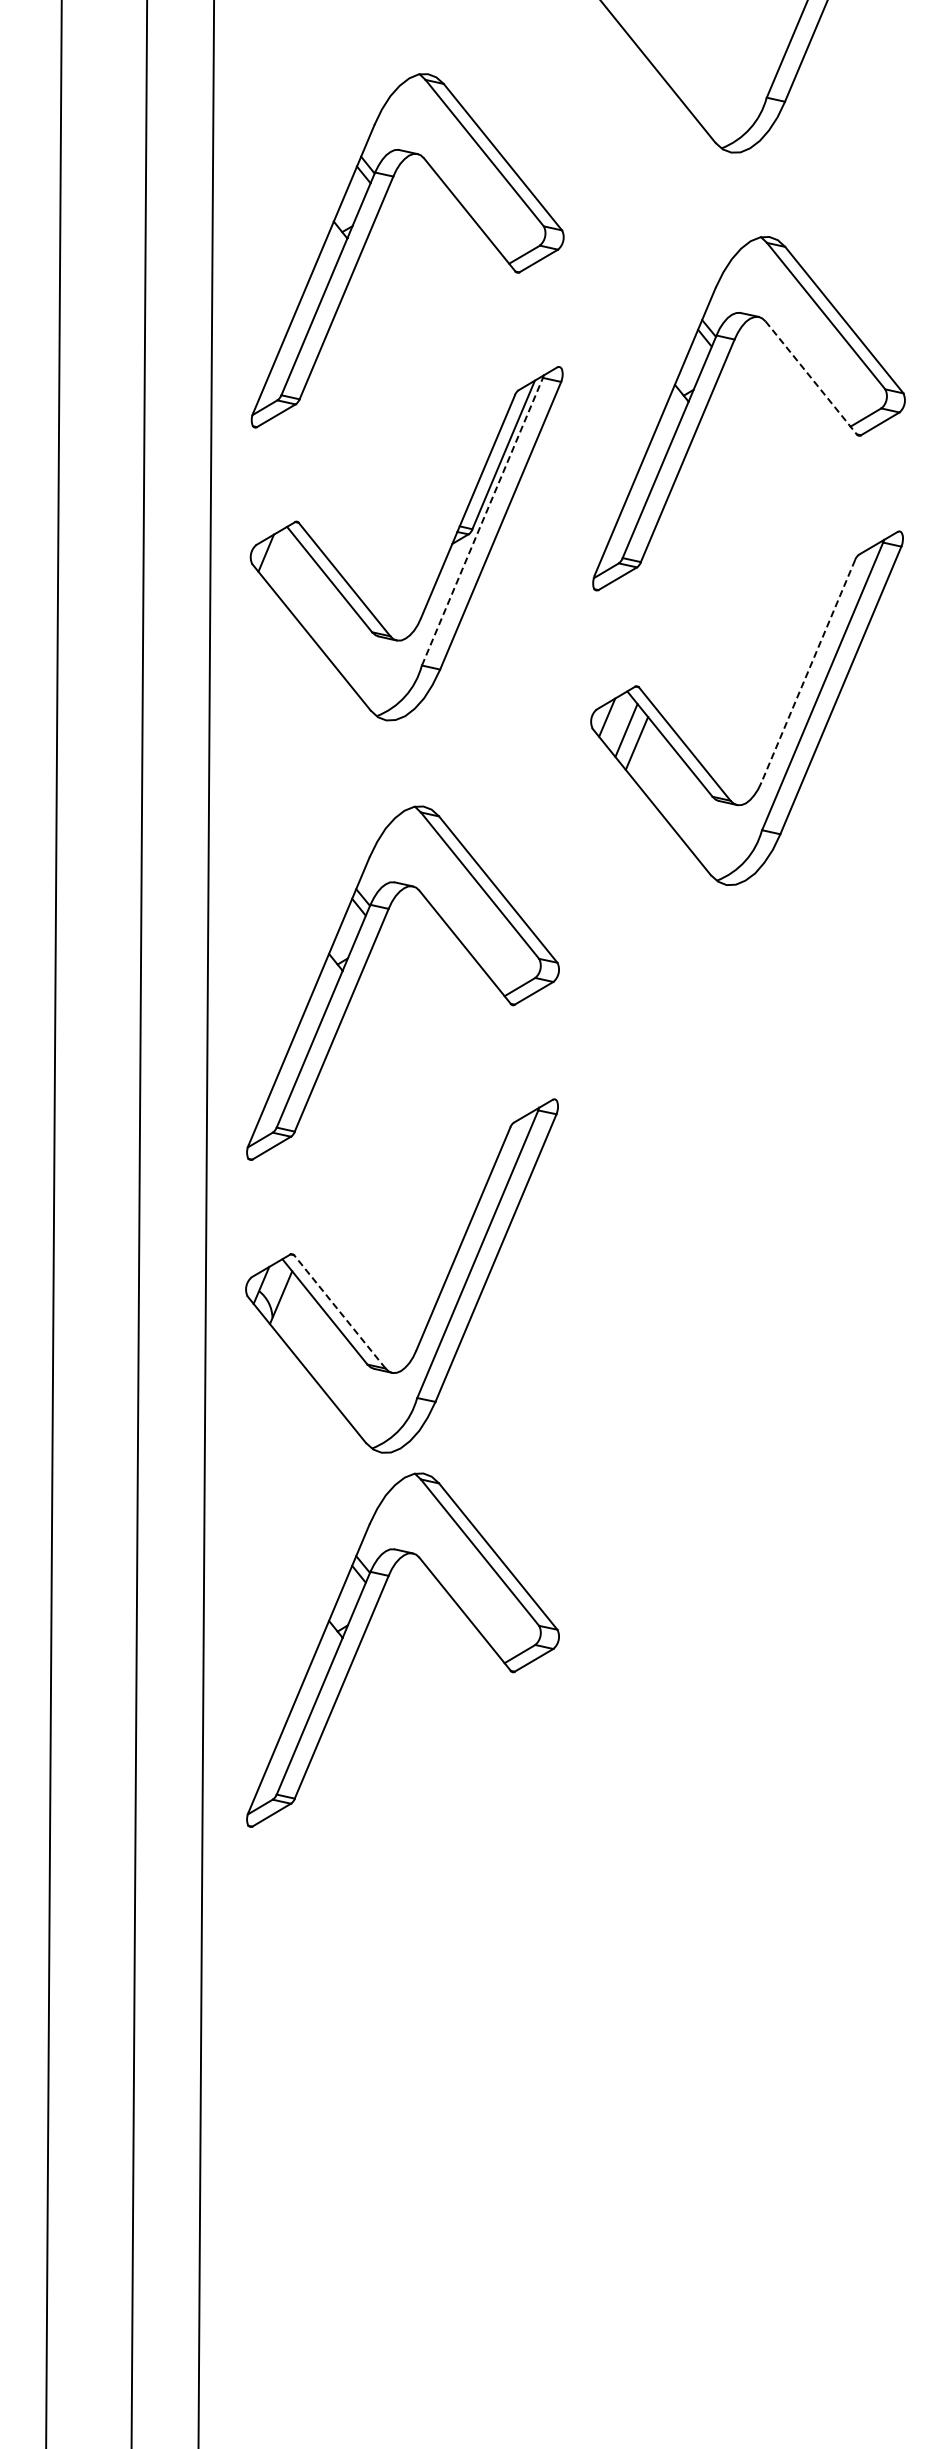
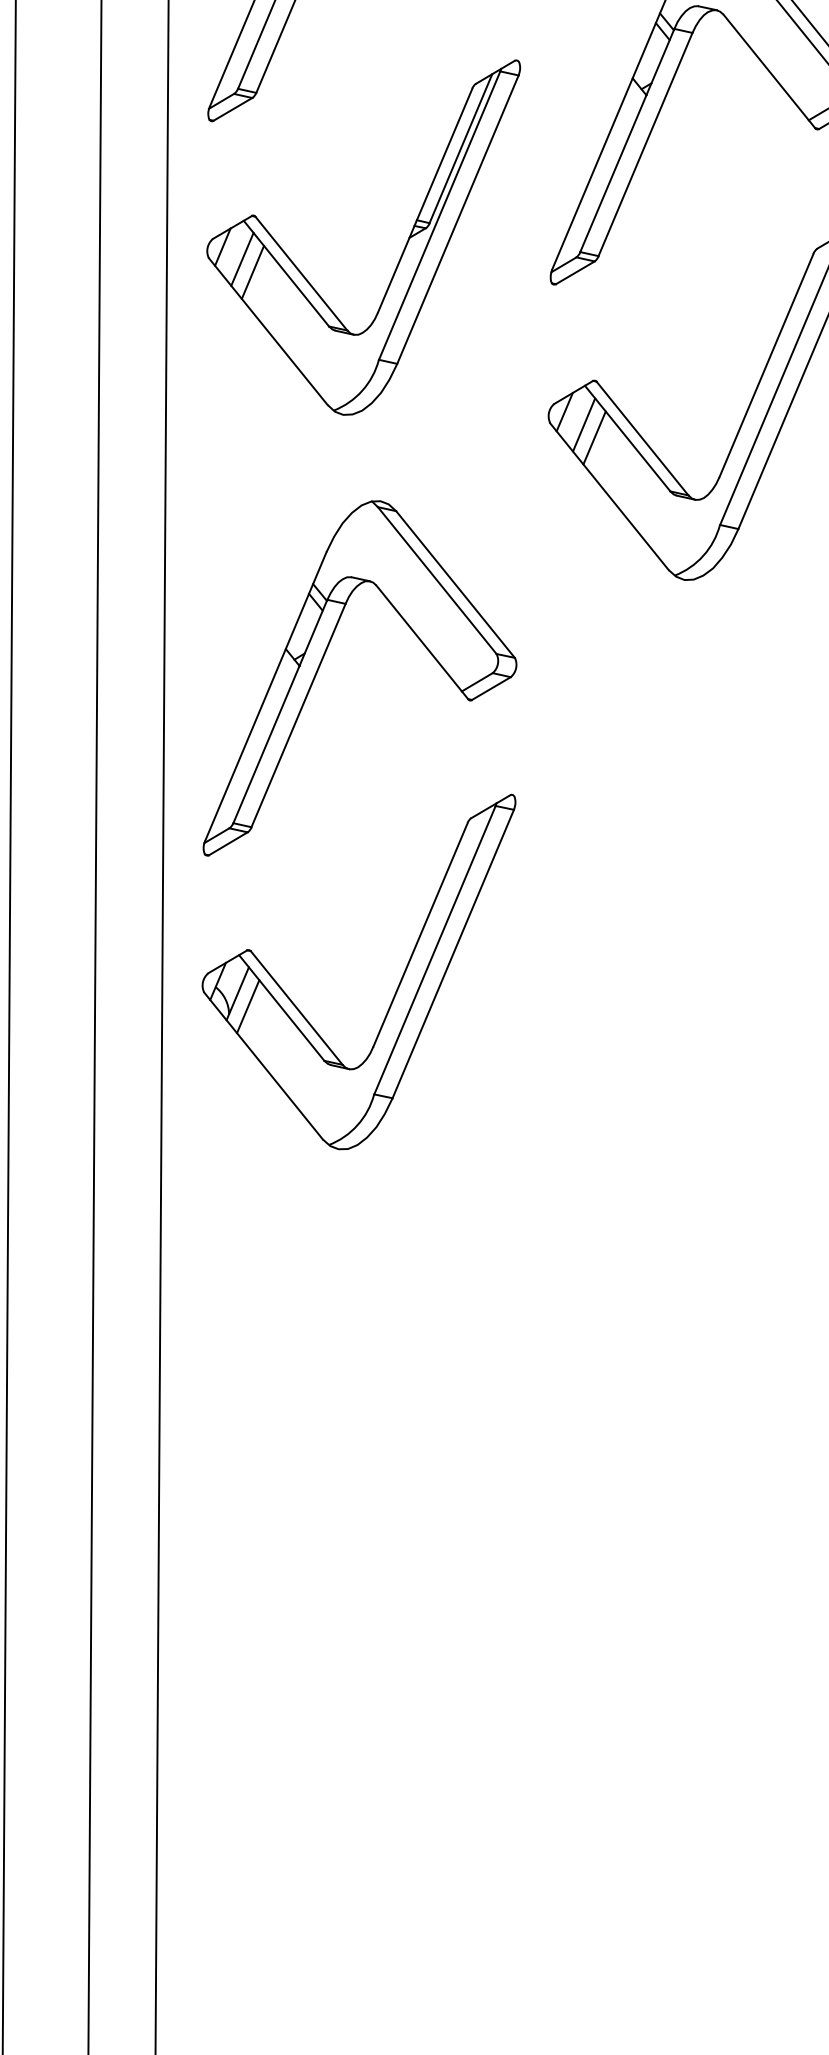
line: (811, 378) -> (769, 72), dashed -> solid
line: (482, 521) -> (439, 215), dashed -> solid
line: (285, 565) -> (242, 259), added
line: (296, 577) -> (253, 271), added
line: (808, 671) -> (766, 365), dashed -> solid
line: (291, 1310) -> (248, 1006), added
line: (339, 1311) -> (296, 1007), dashed -> solid
part: (364, 1636) -> (321, 1333), removed

